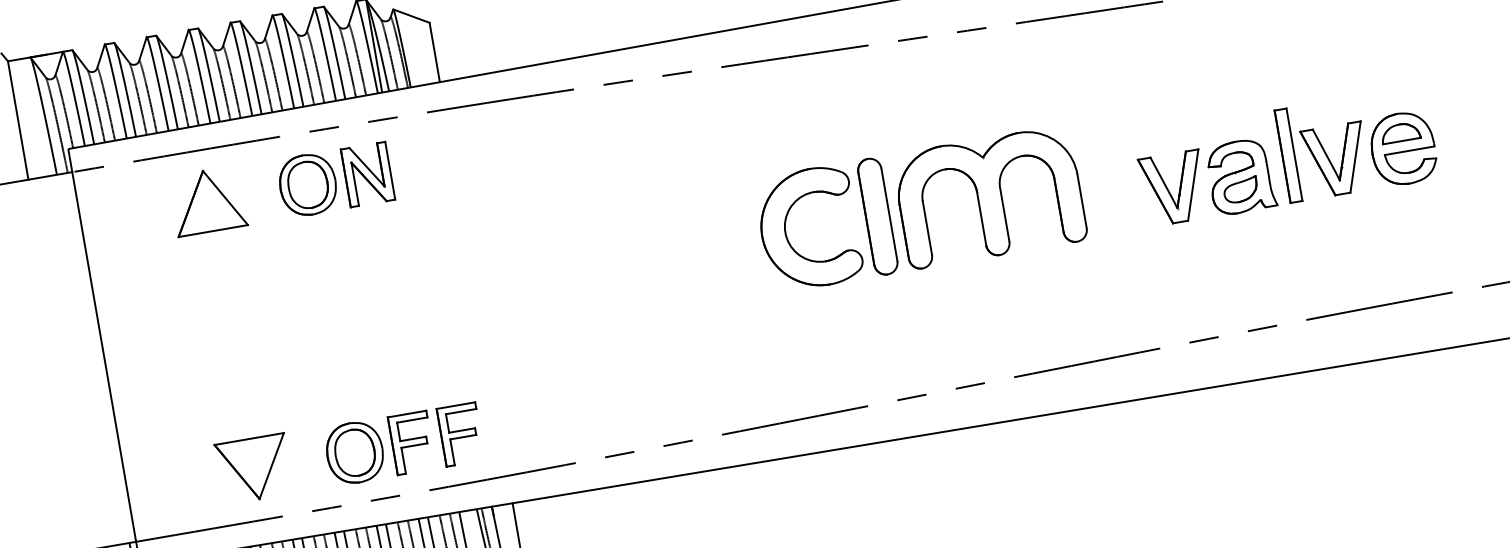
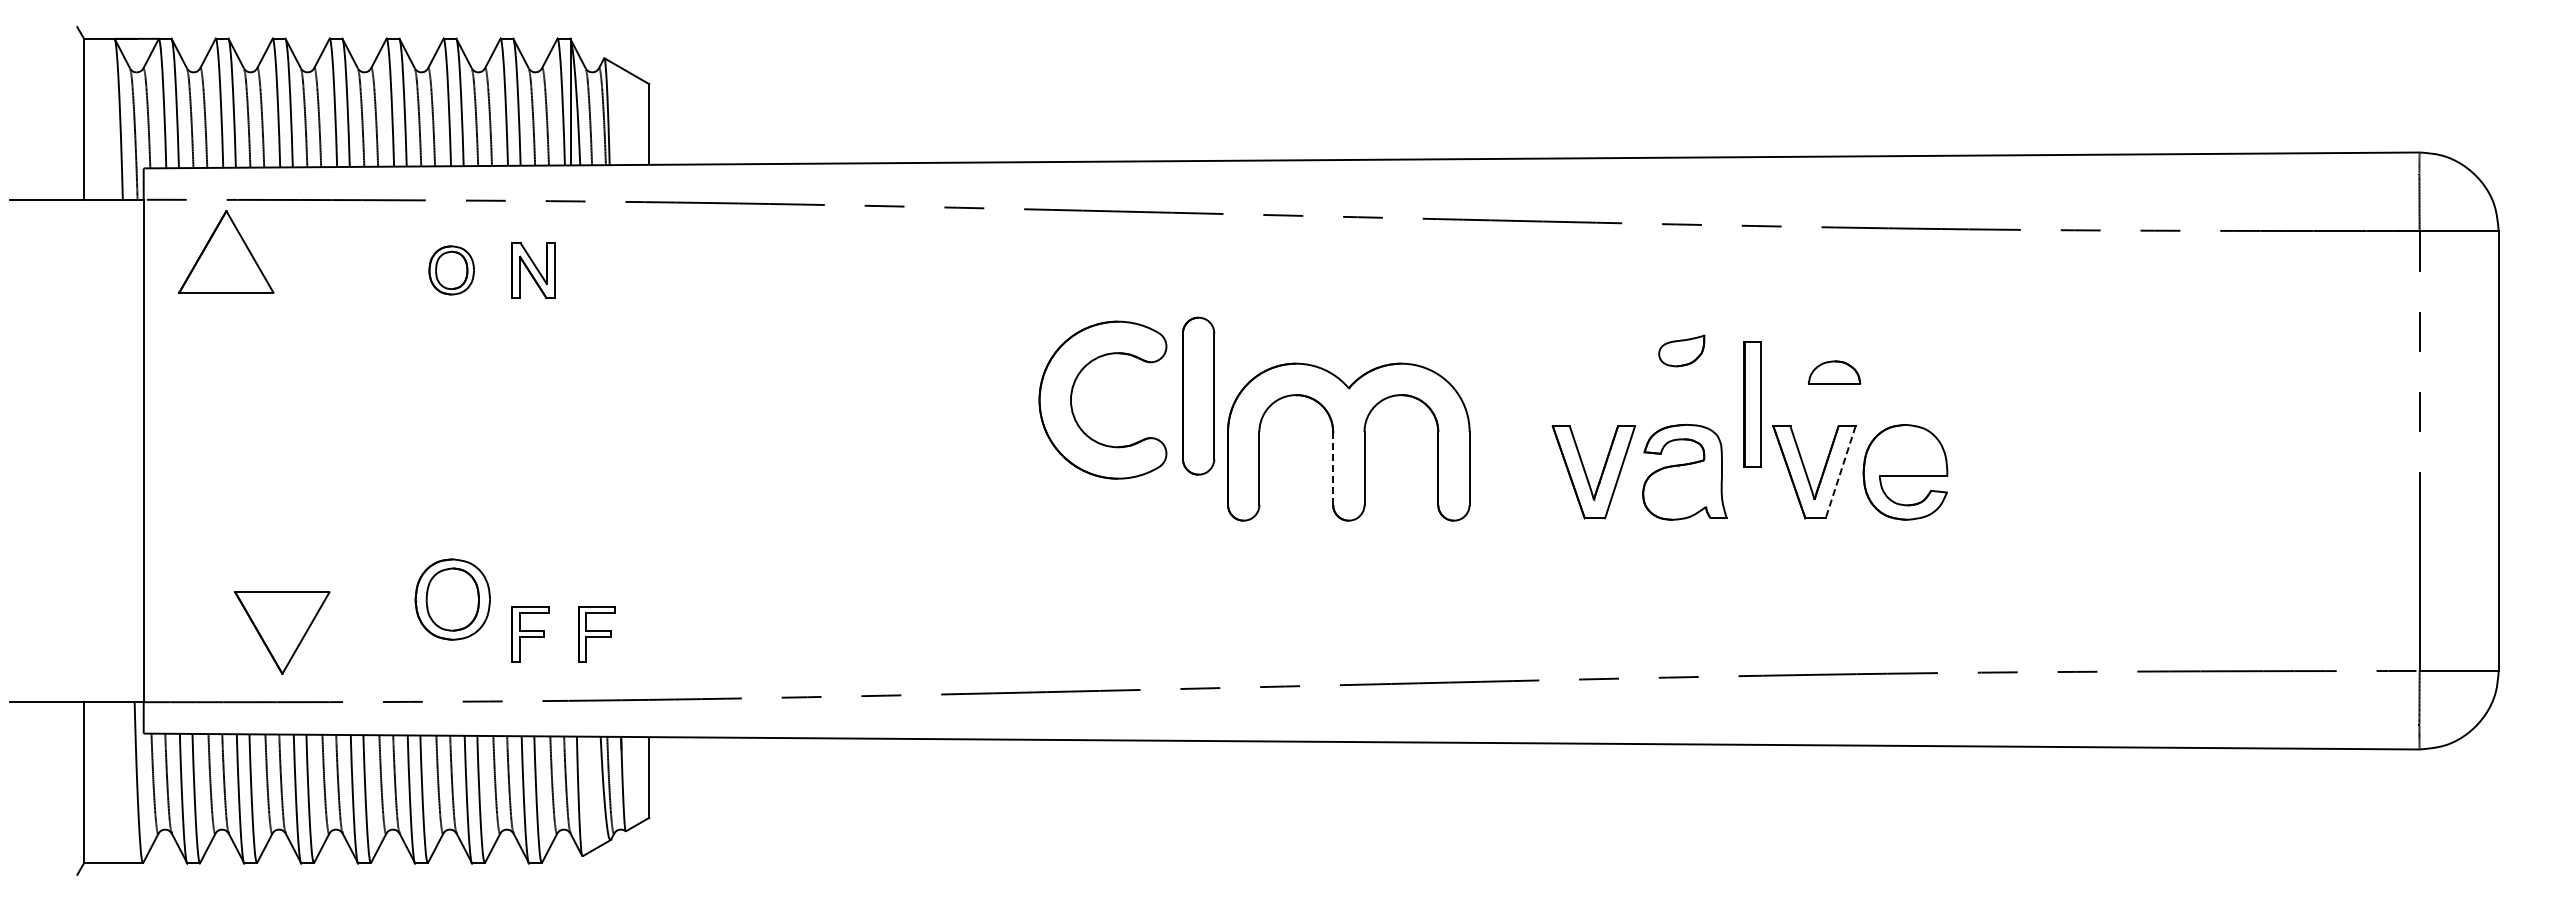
part: (1400, 132) -> (1834, 372), moved
part: (1288, 155) -> (1752, 404), moved
line: (1355, 157) -> (1840, 472), solid -> dashed
part: (368, 174) -> (533, 270), size x0.7
part: (307, 185) -> (451, 270), size x0.6
part: (1240, 189) -> (1681, 350), moved
part: (208, 200) -> (226, 251), moved
part: (877, 216) -> (1198, 395), moved
line: (981, 218) -> (1333, 468), solid -> dashed
part: (785, 229) -> (1072, 395), moved
part: (460, 434) -> (596, 634), size x0.7
part: (412, 442) -> (530, 634), size x0.7
part: (354, 452) -> (452, 599), moved
part: (254, 468) -> (282, 632), moved

